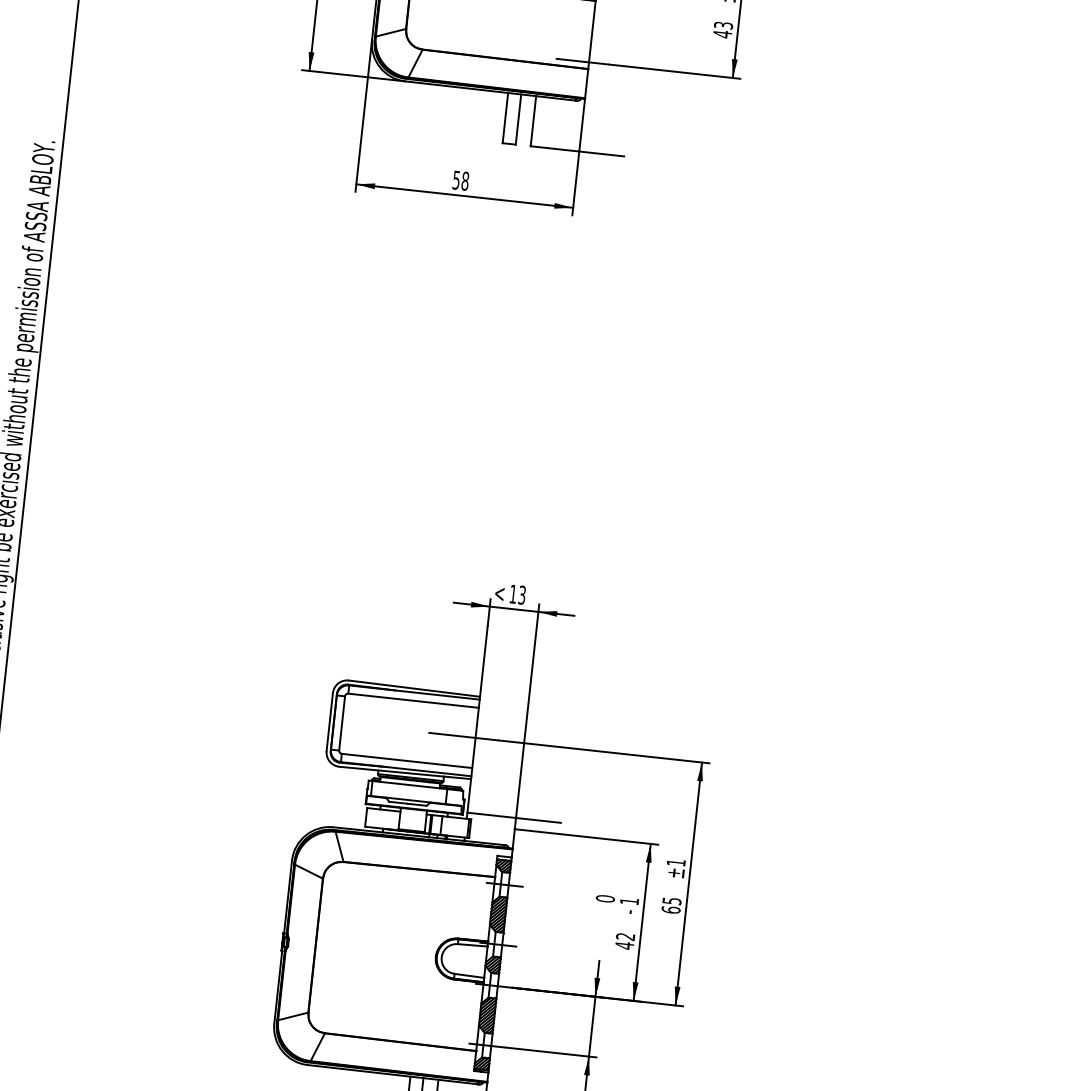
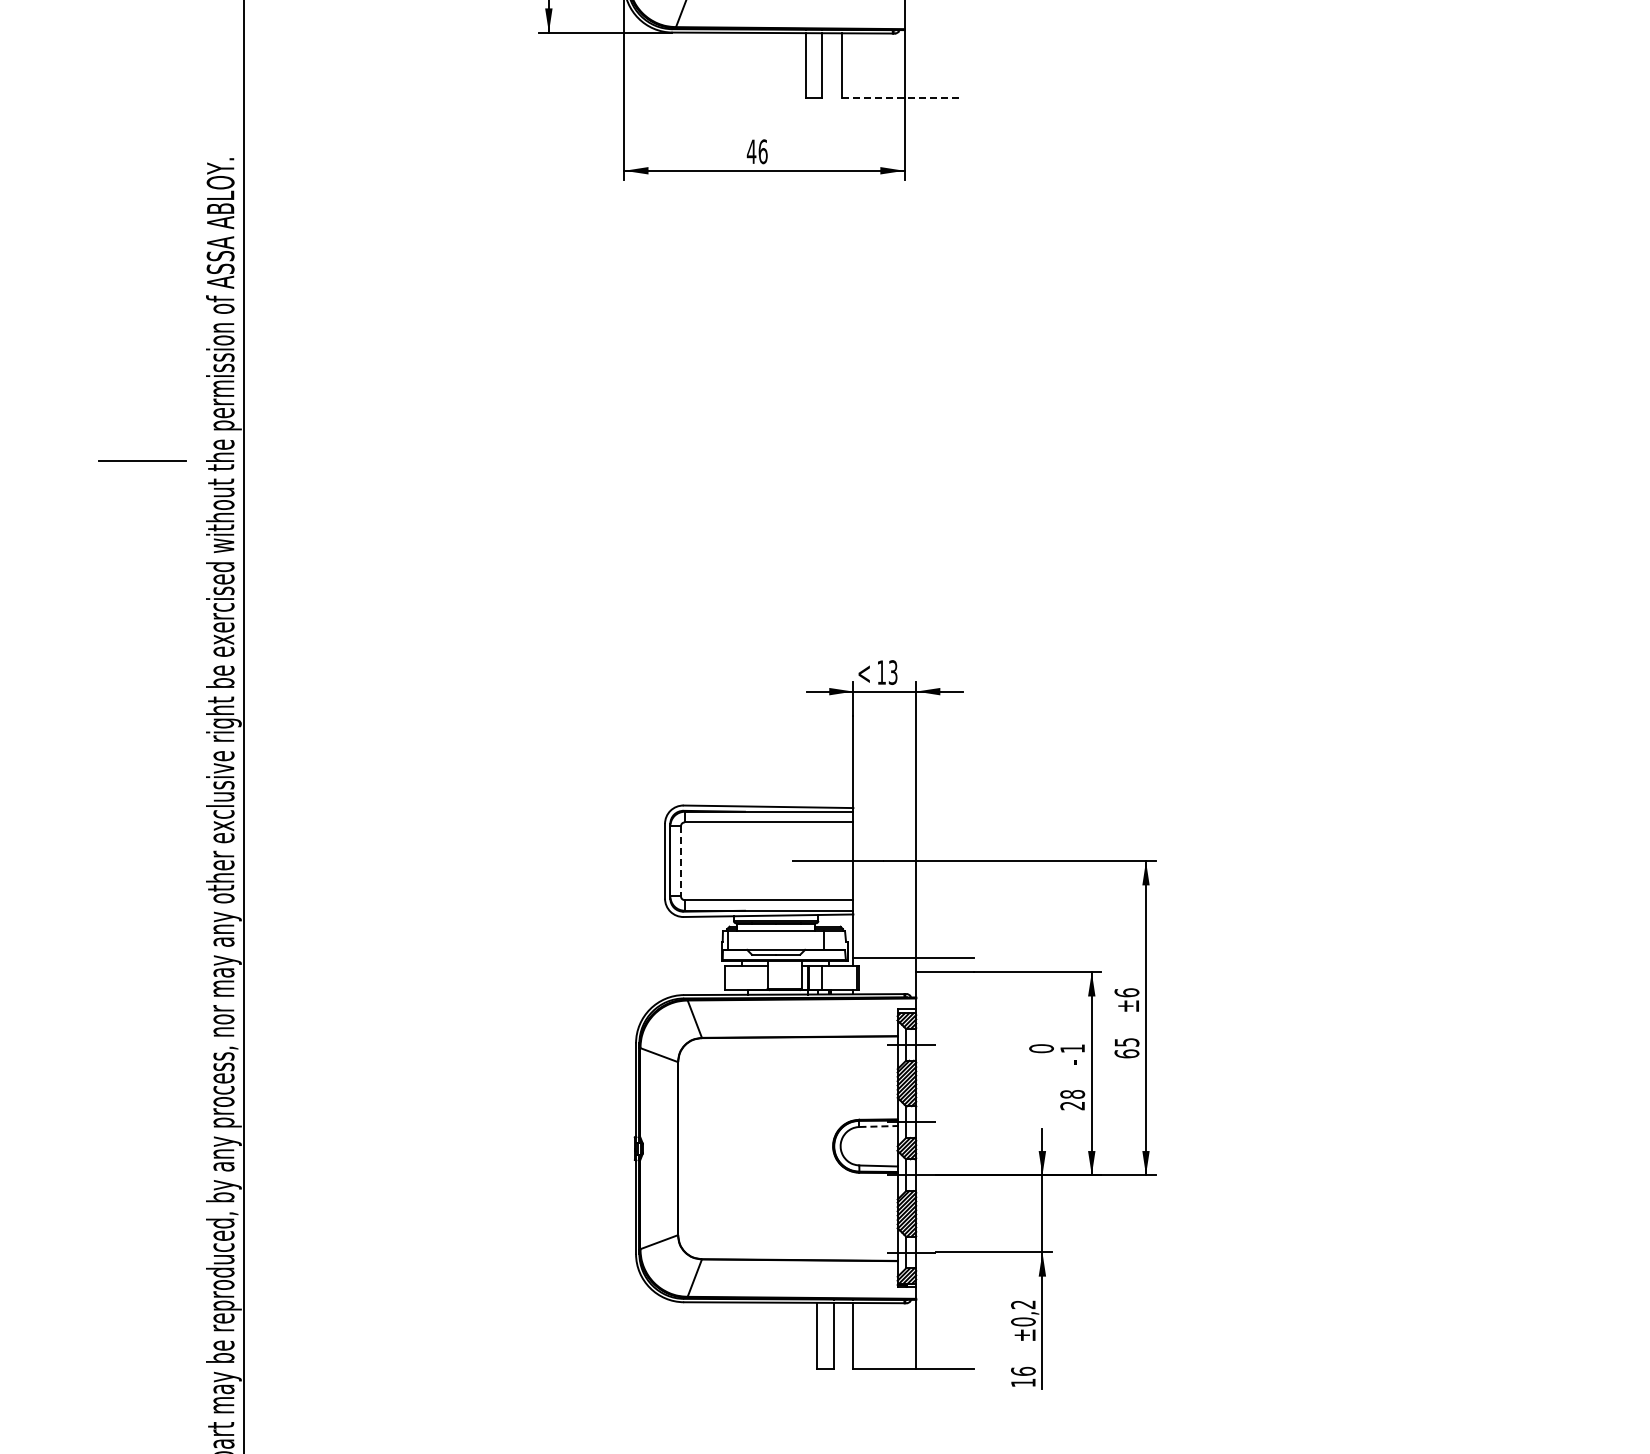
line: (577, 151) -> (902, 98), solid -> dashed
text: (460, 180) -> (756, 151), 58 -> 46
line: (341, 723) -> (680, 861), solid -> dashed
text: (675, 862) -> (1126, 992), ±1 -> ±6
text: (625, 941) -> (1072, 1100), 42 -> 28
line: (473, 945) -> (879, 1126), solid -> dashed

